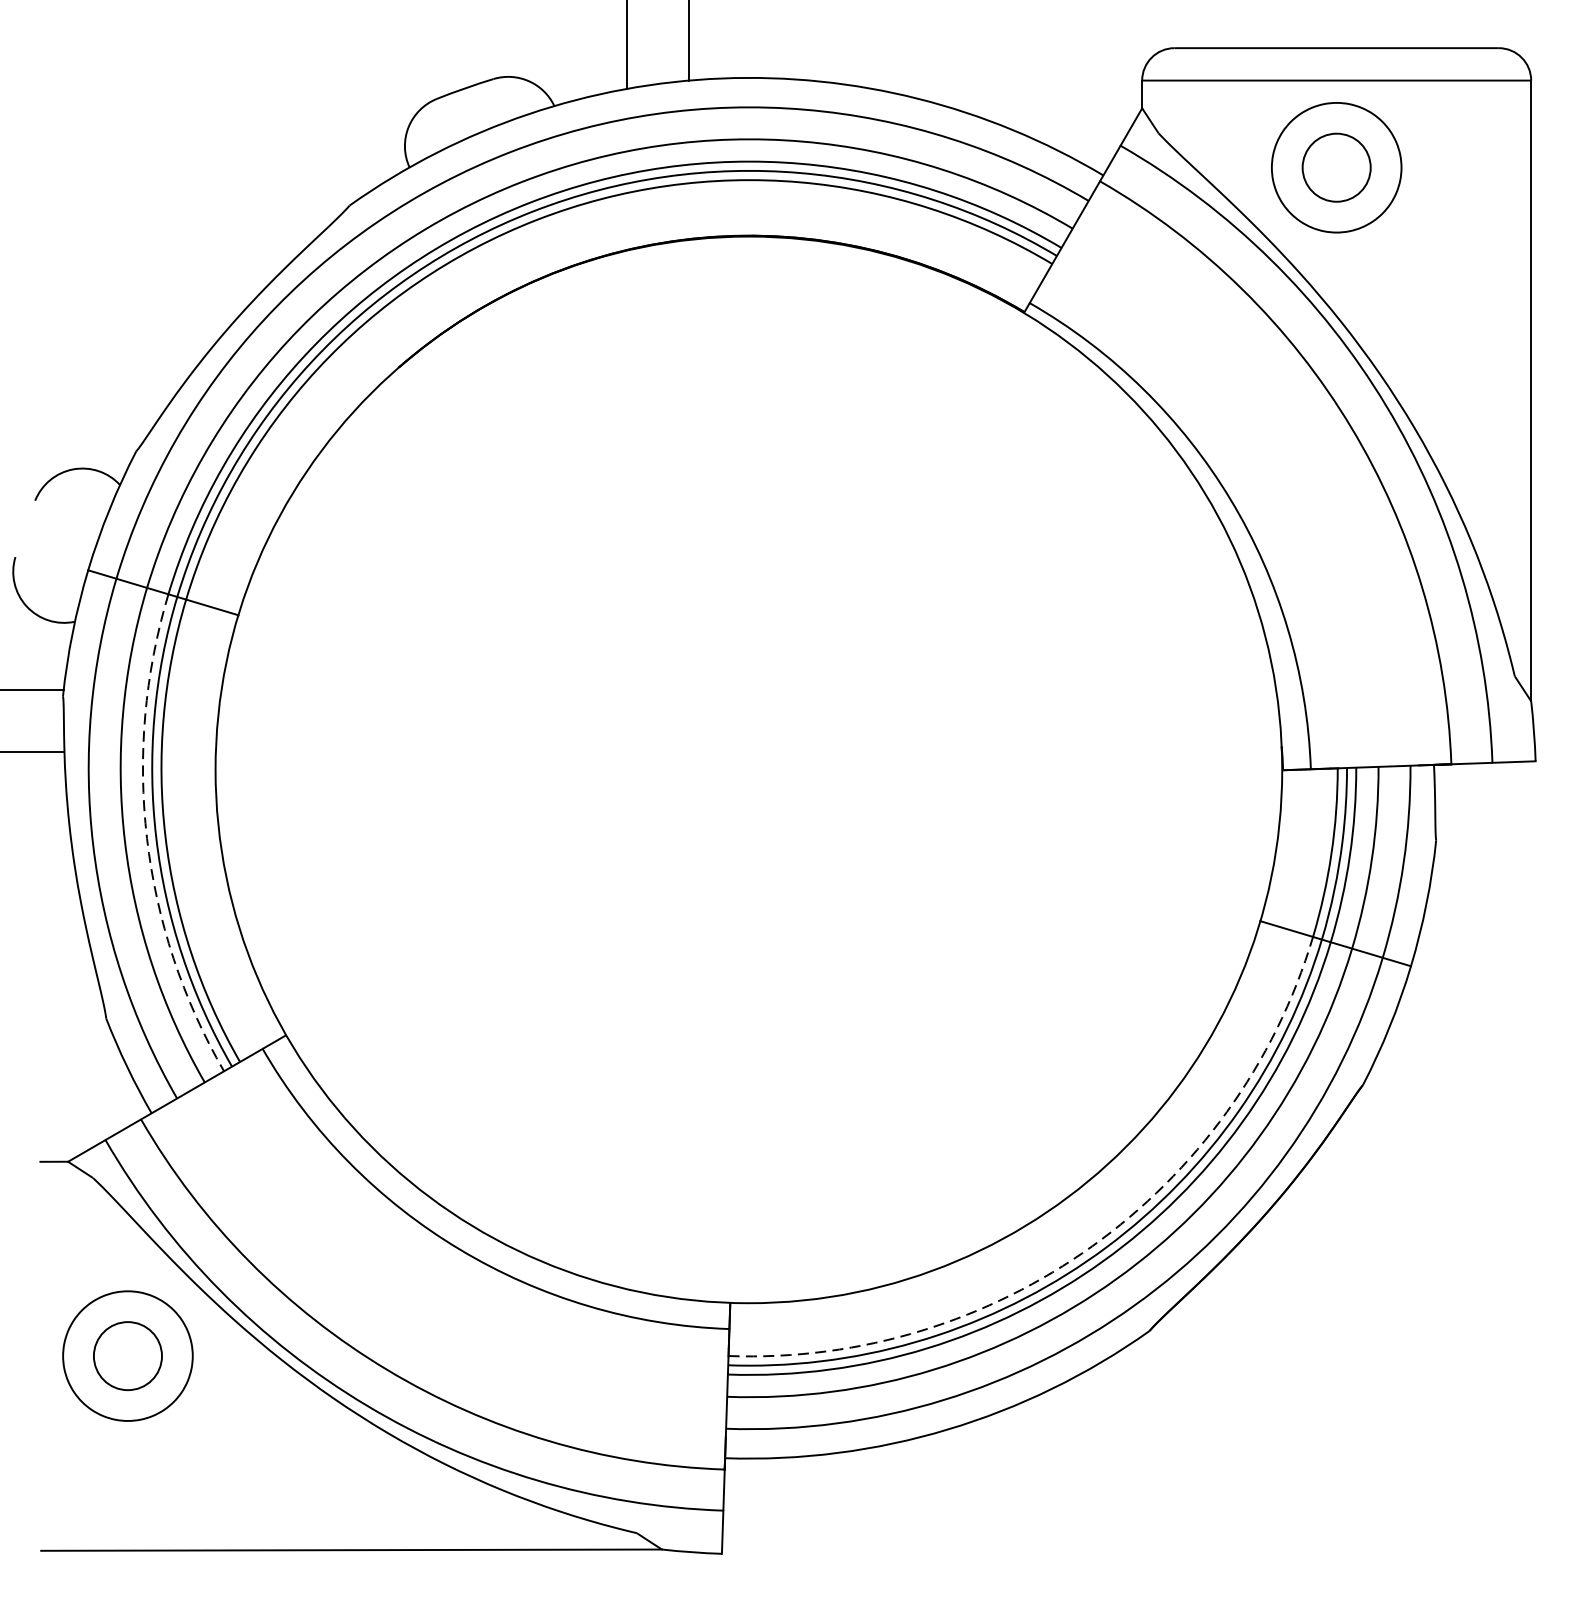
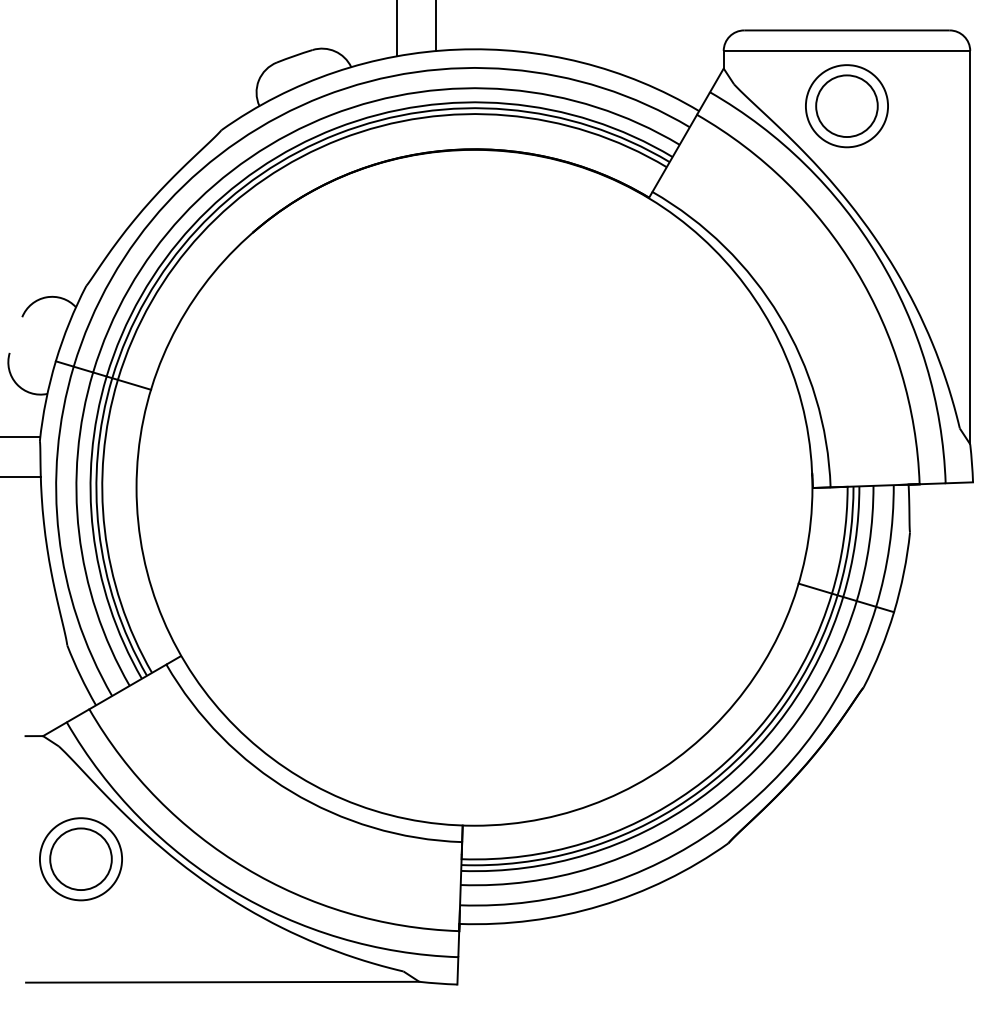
circle: (1335, 168) -> (846, 106), size x1.43
arc: (147, 838) -> (93, 531), dashed -> solid
arc: (1092, 1246) -> (692, 789), dashed -> solid
circle: (127, 1356) -> (80, 859), size x1.43

